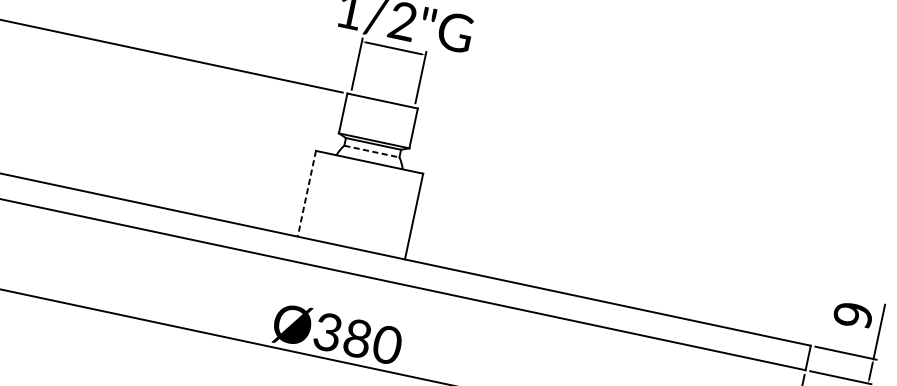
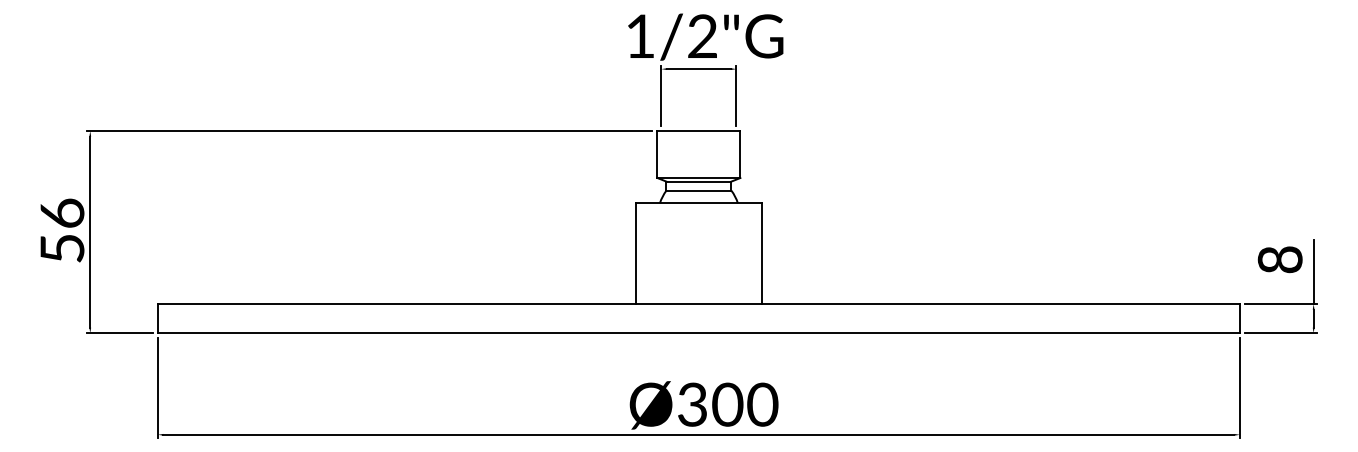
line: (372, 151) -> (699, 190), dashed -> solid
line: (306, 194) -> (635, 254), dashed -> solid
text: (853, 315) -> (1280, 259), 9 -> 8
text: (357, 338) -> (727, 404), Ø380 -> Ø300

